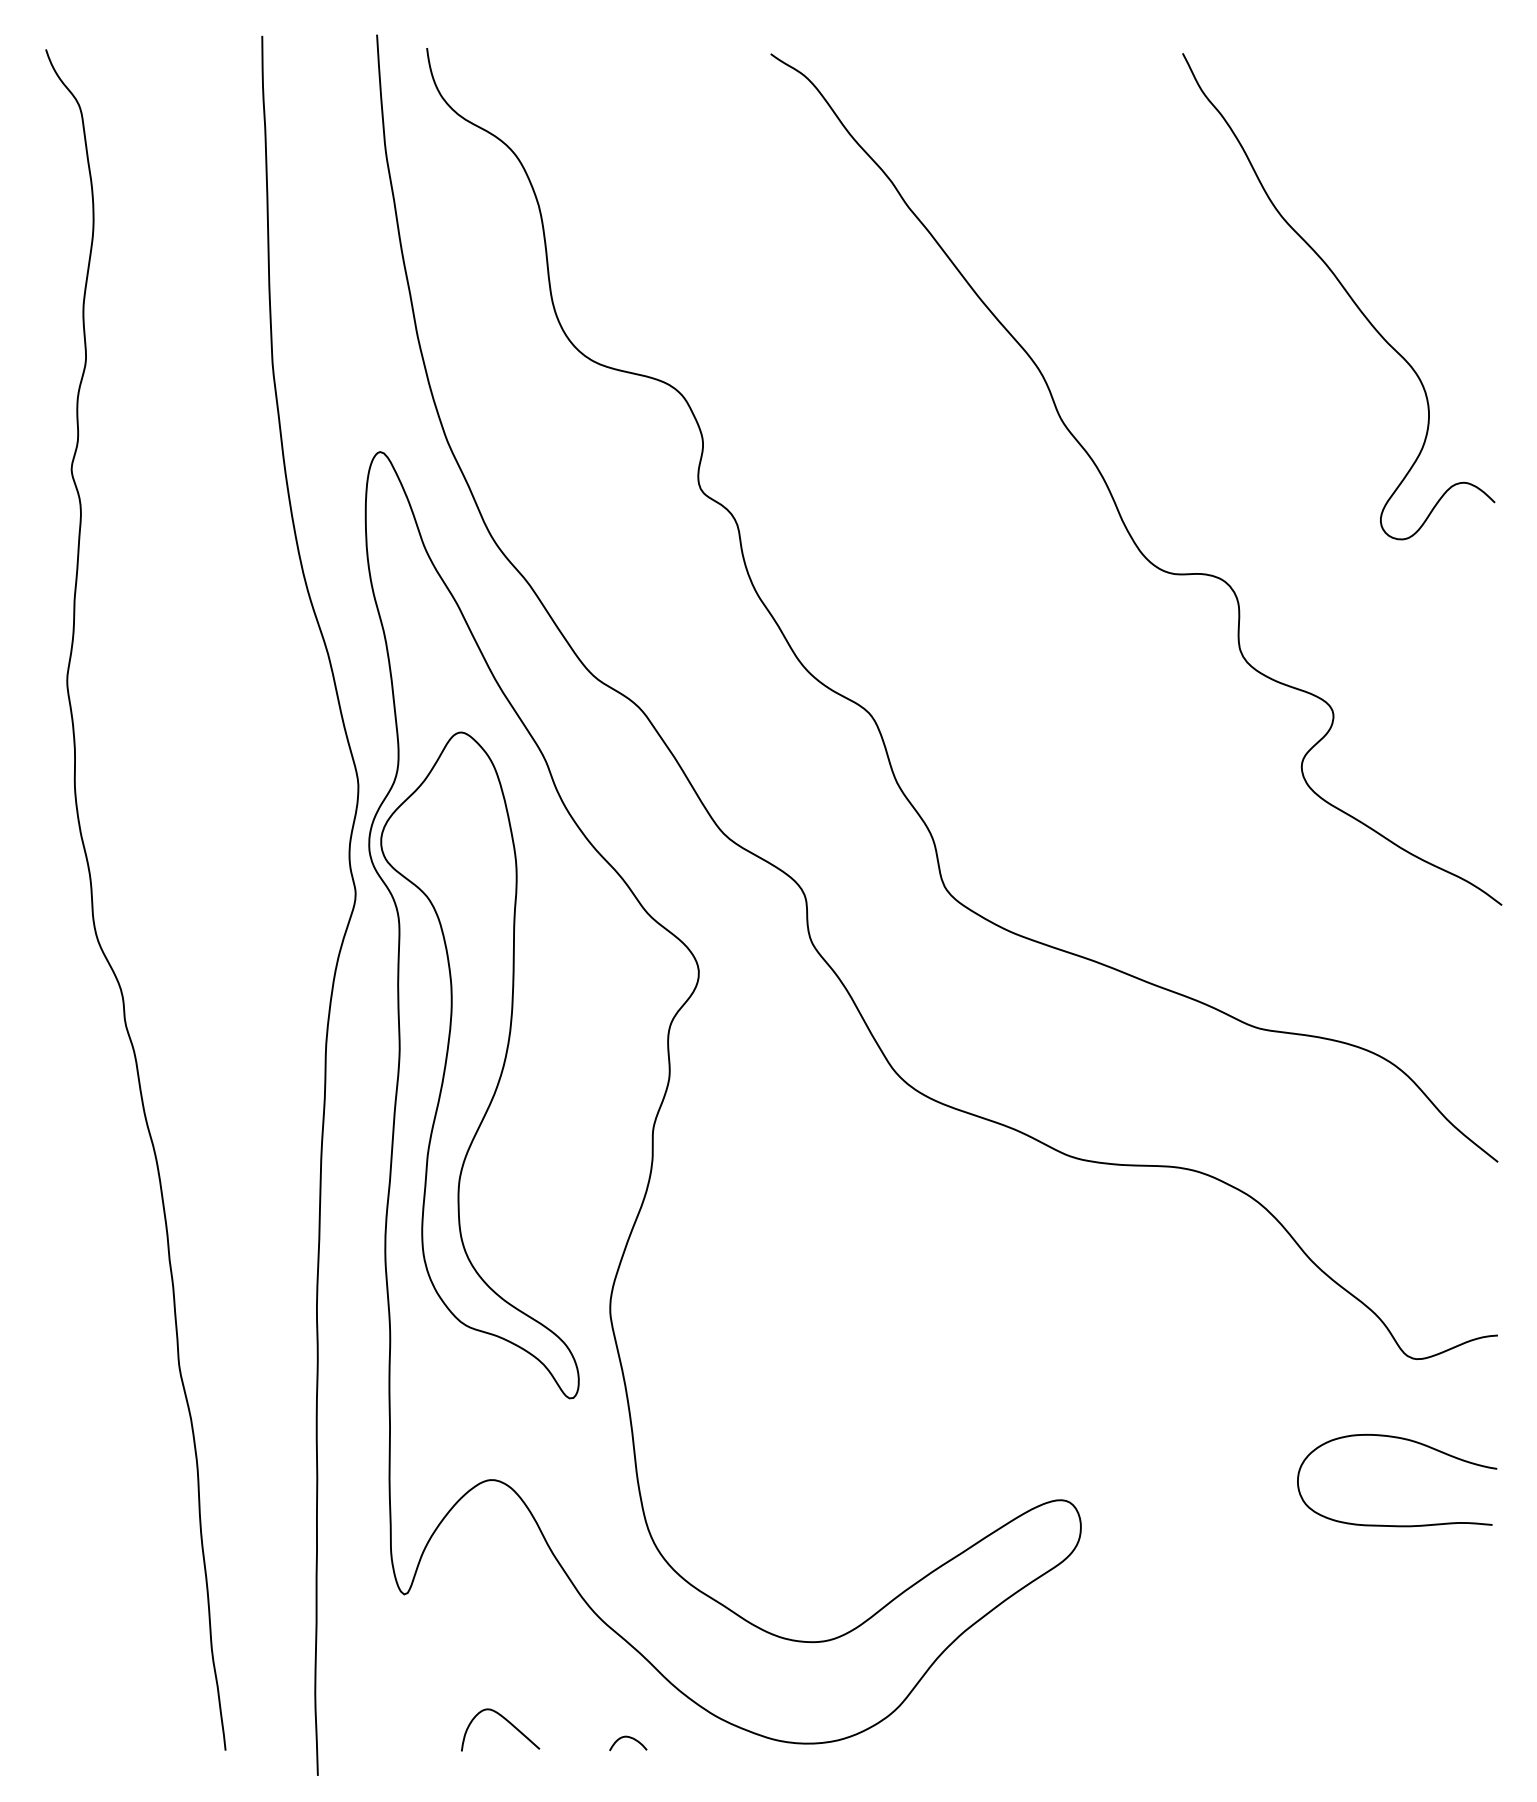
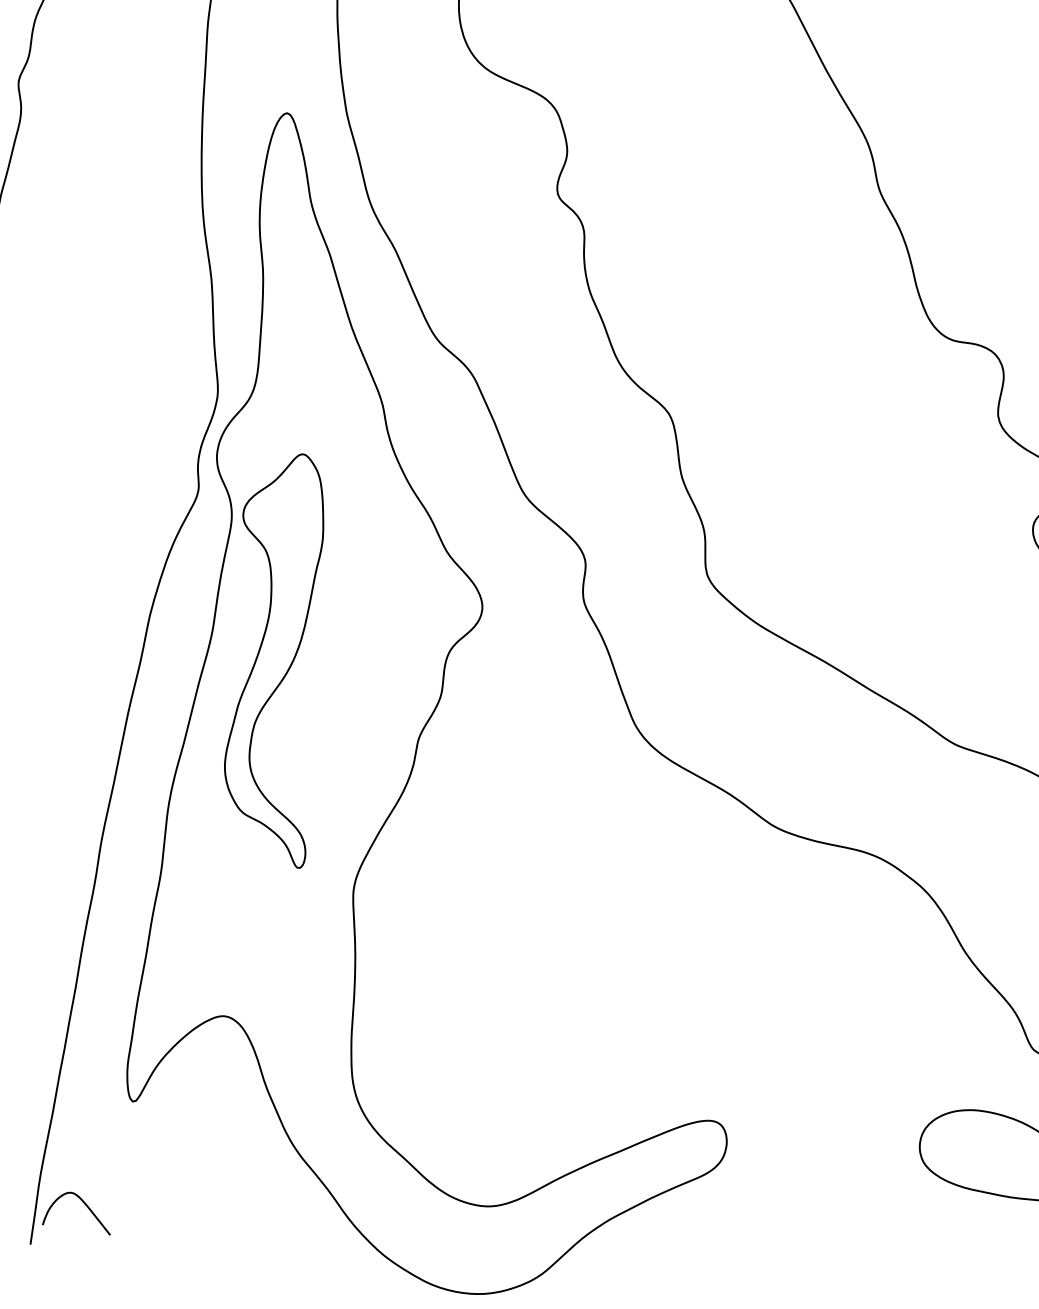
part: (479, 1065) -> (278, 657), size x0.7
curve: (506, 1721) -> (85, 1206), moved
curve: (629, 1738) -> (304, 1260), removed

